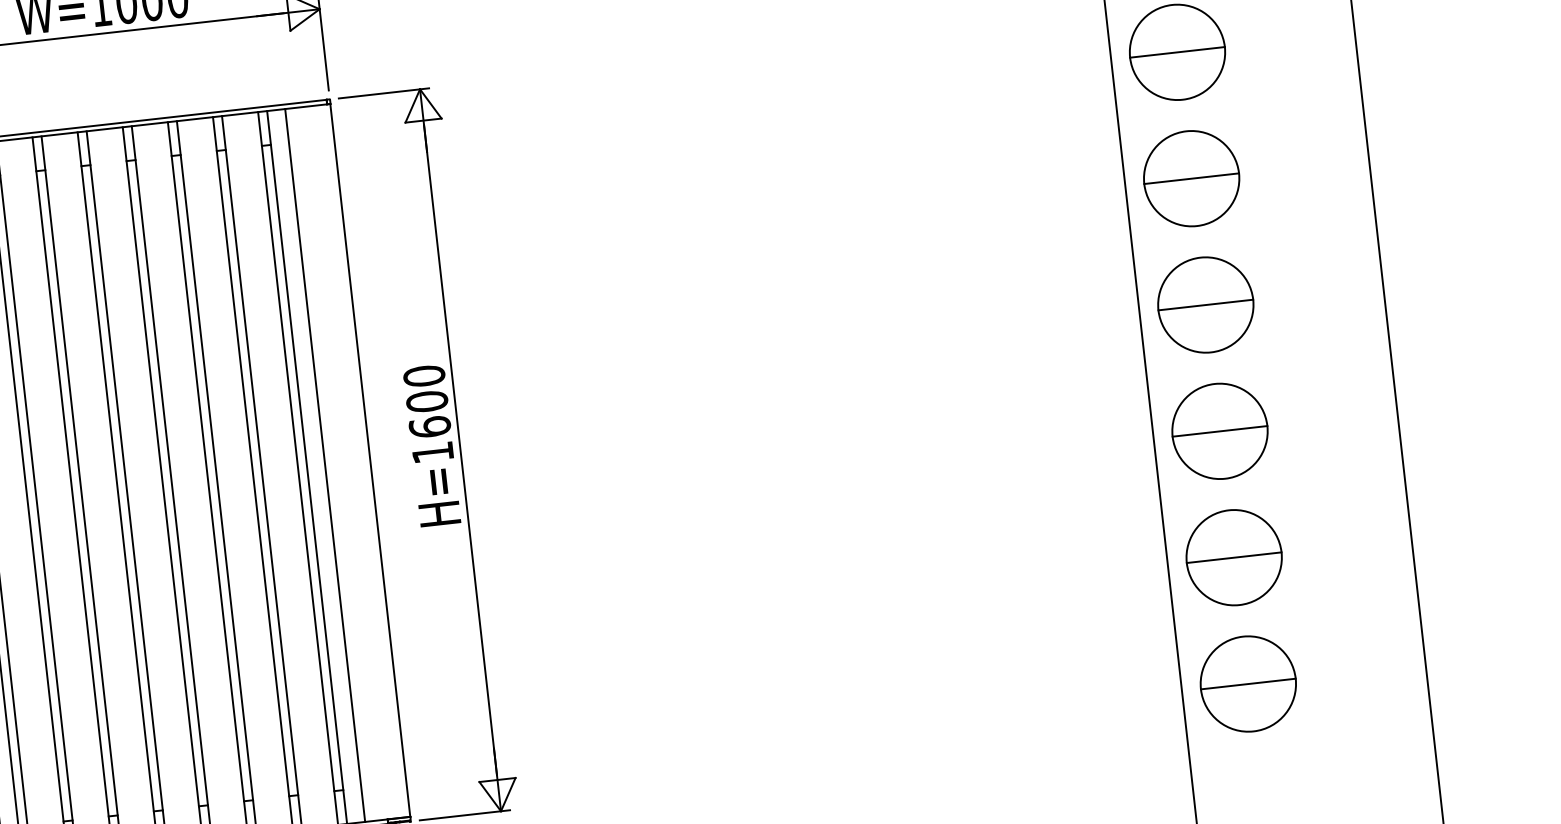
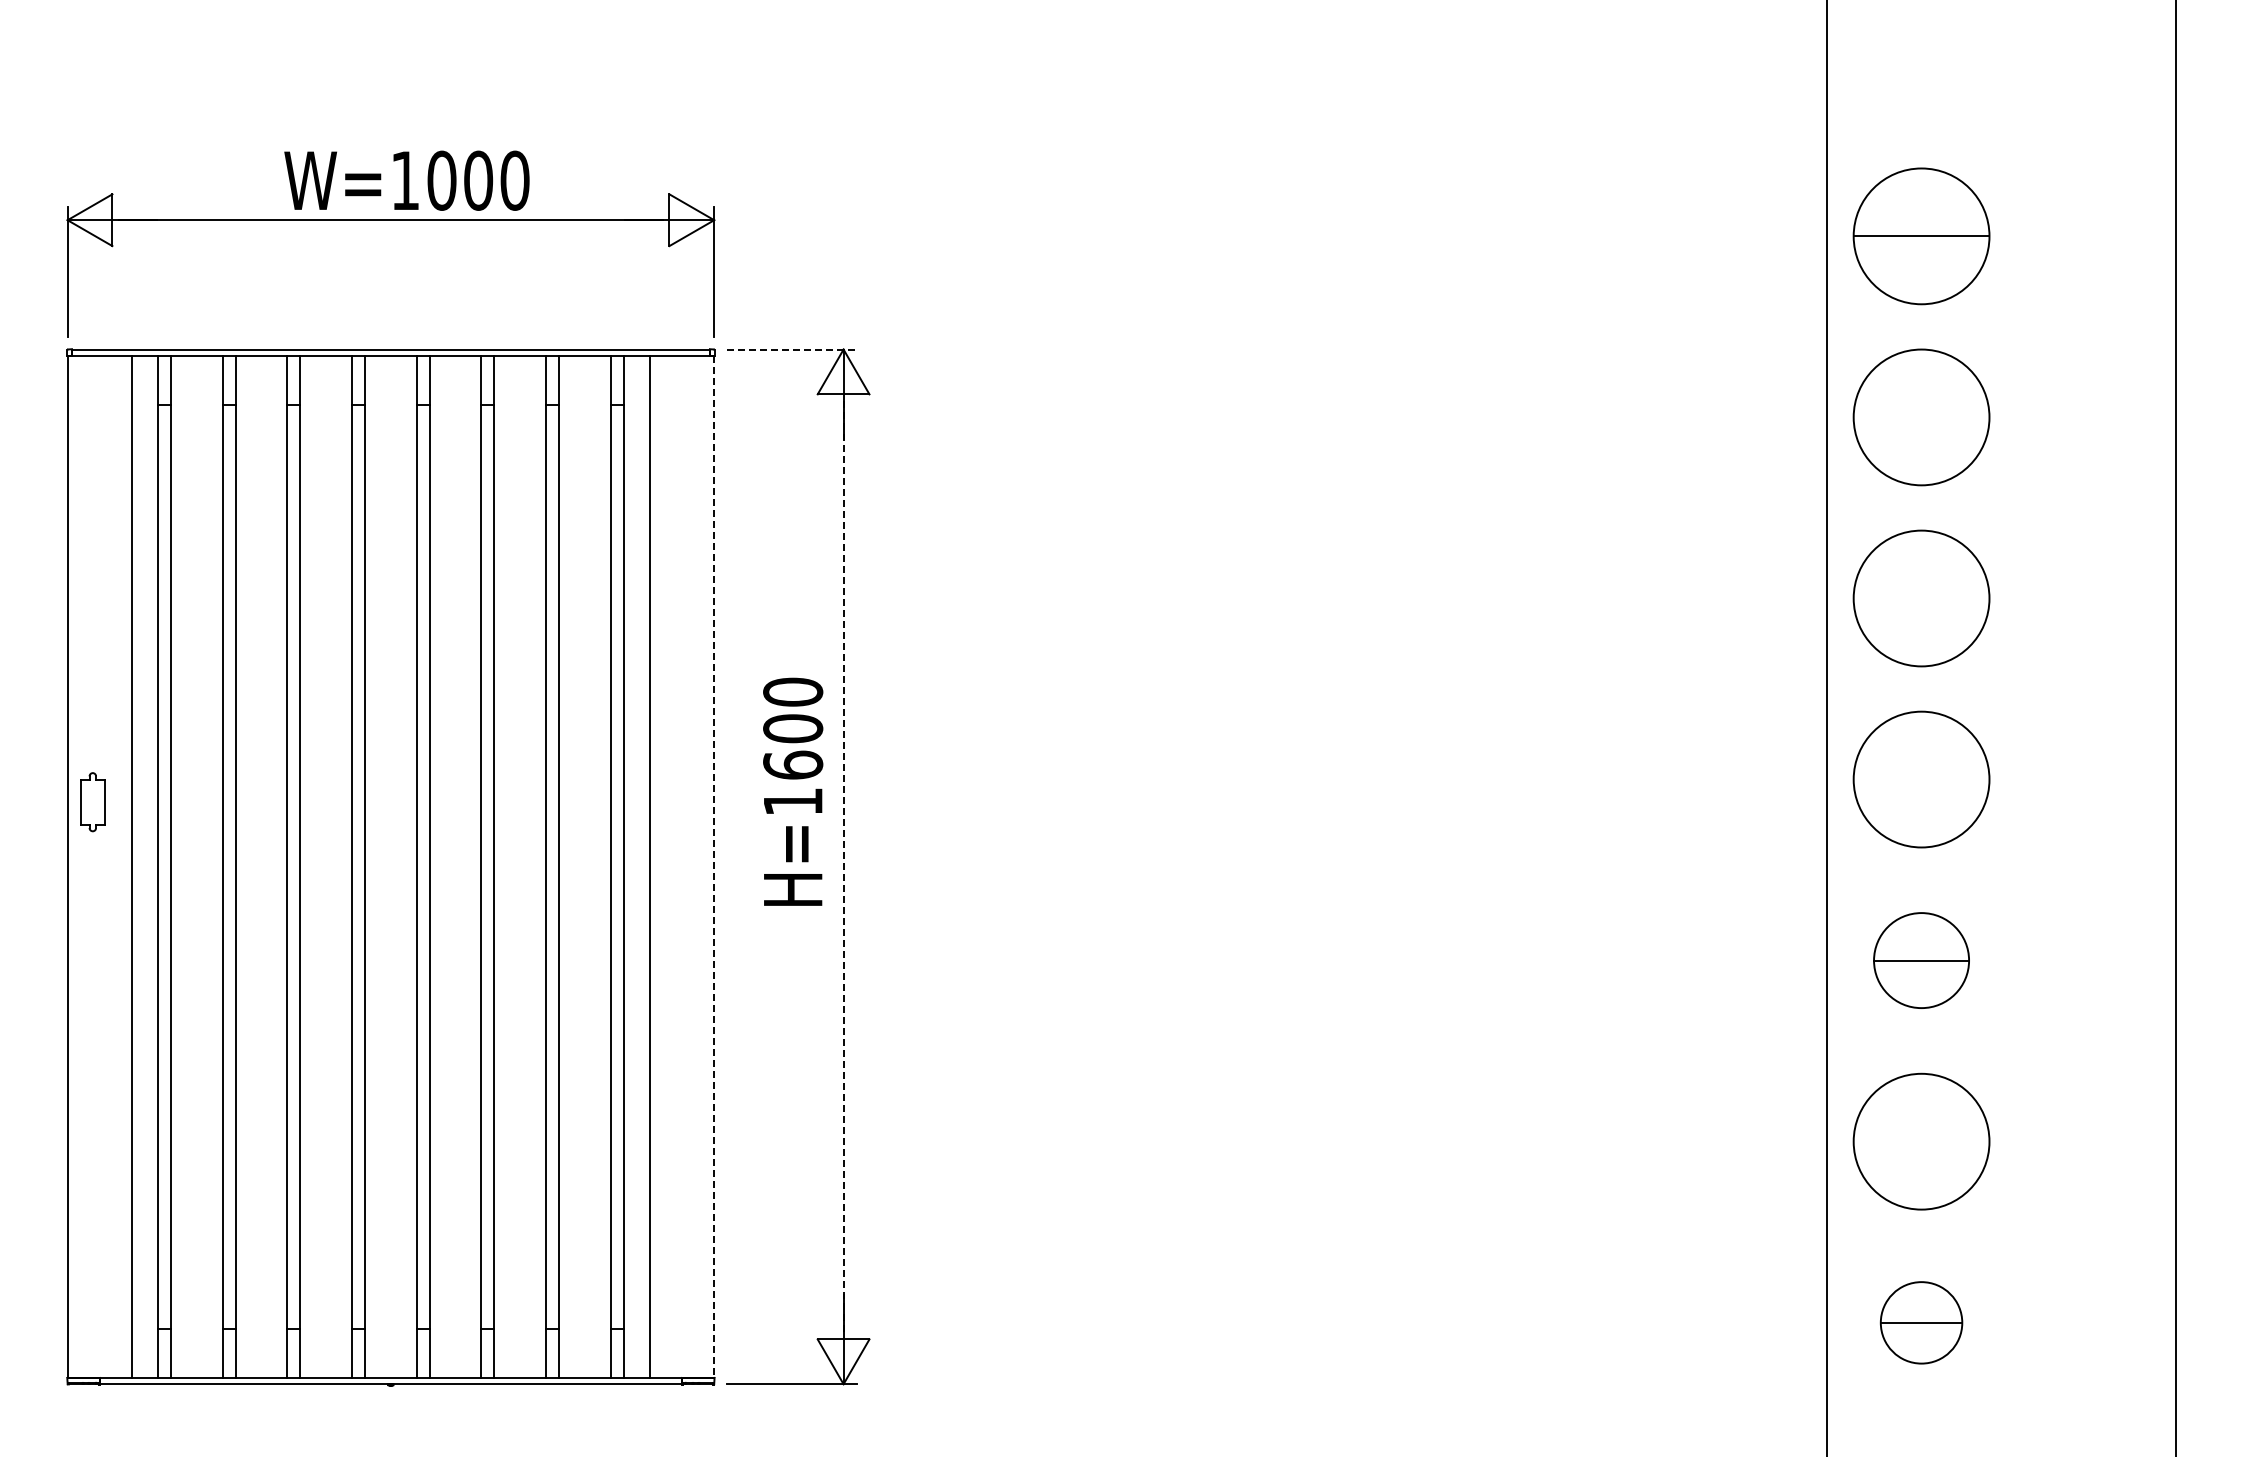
line: (1177, 52) -> (1921, 417), removed
line: (383, 93) -> (791, 349), solid -> dashed
line: (1191, 178) -> (1921, 598), removed
line: (1205, 304) -> (1921, 779), removed
part: (1219, 431) -> (1921, 960), size x0.7
text: (432, 445) -> (793, 791), moved
line: (460, 450) -> (843, 866), solid -> dashed
line: (370, 460) -> (714, 866), solid -> dashed
line: (1234, 557) -> (1921, 1141), removed
part: (1248, 683) -> (1921, 1322), size x0.6

